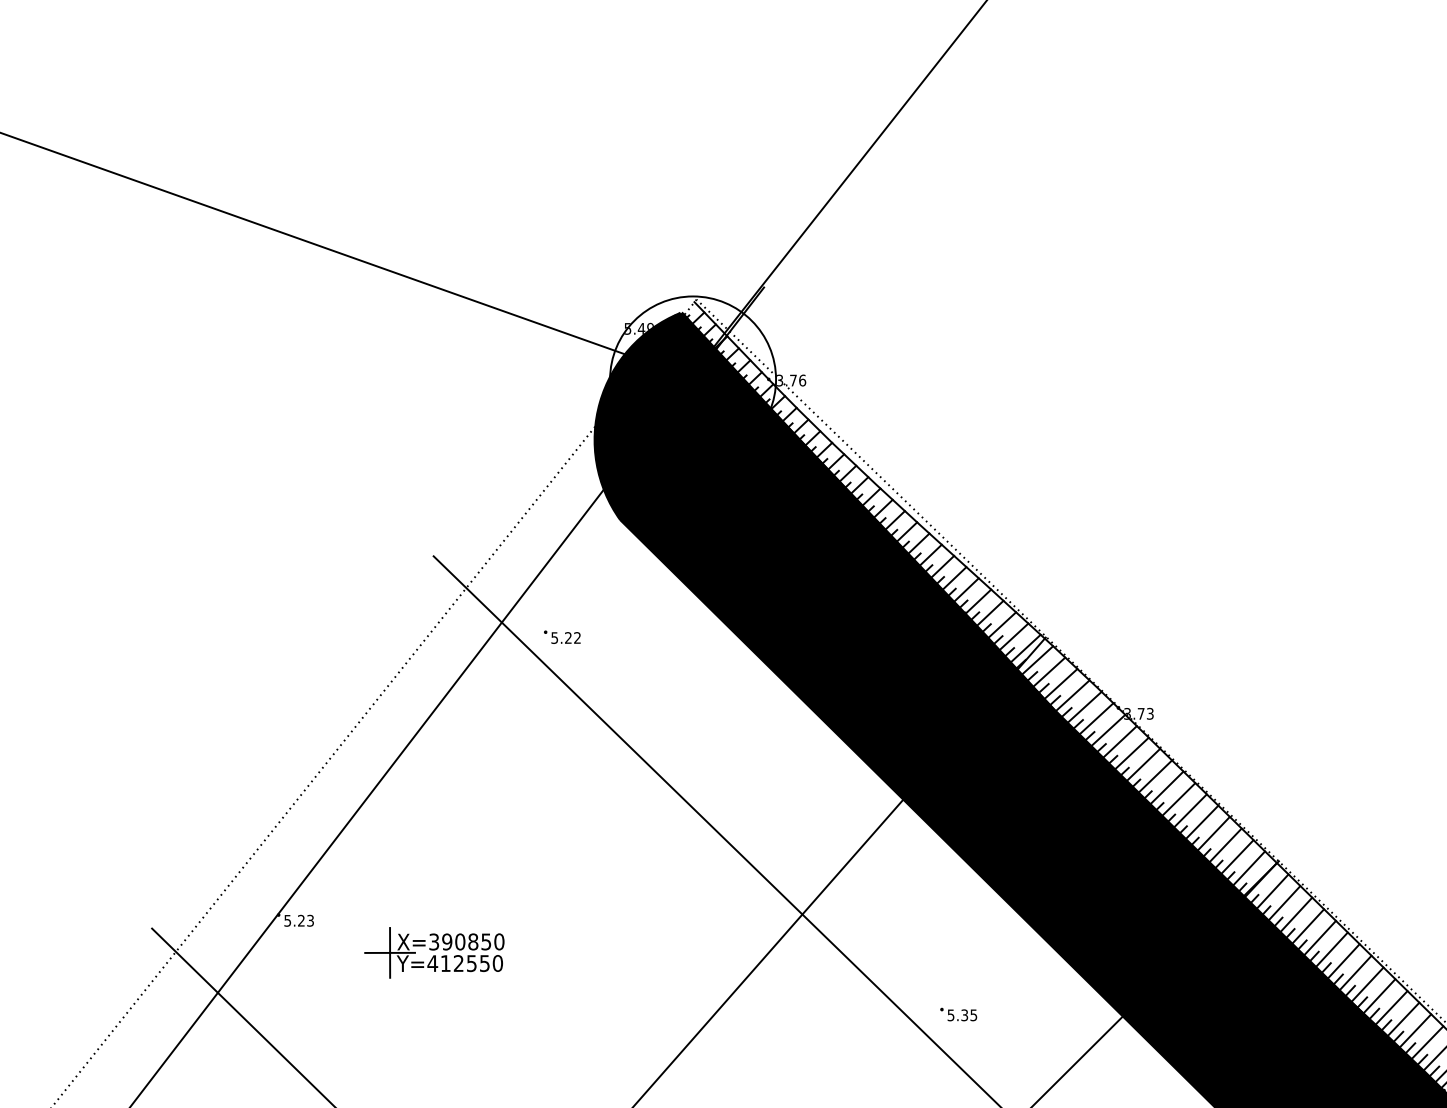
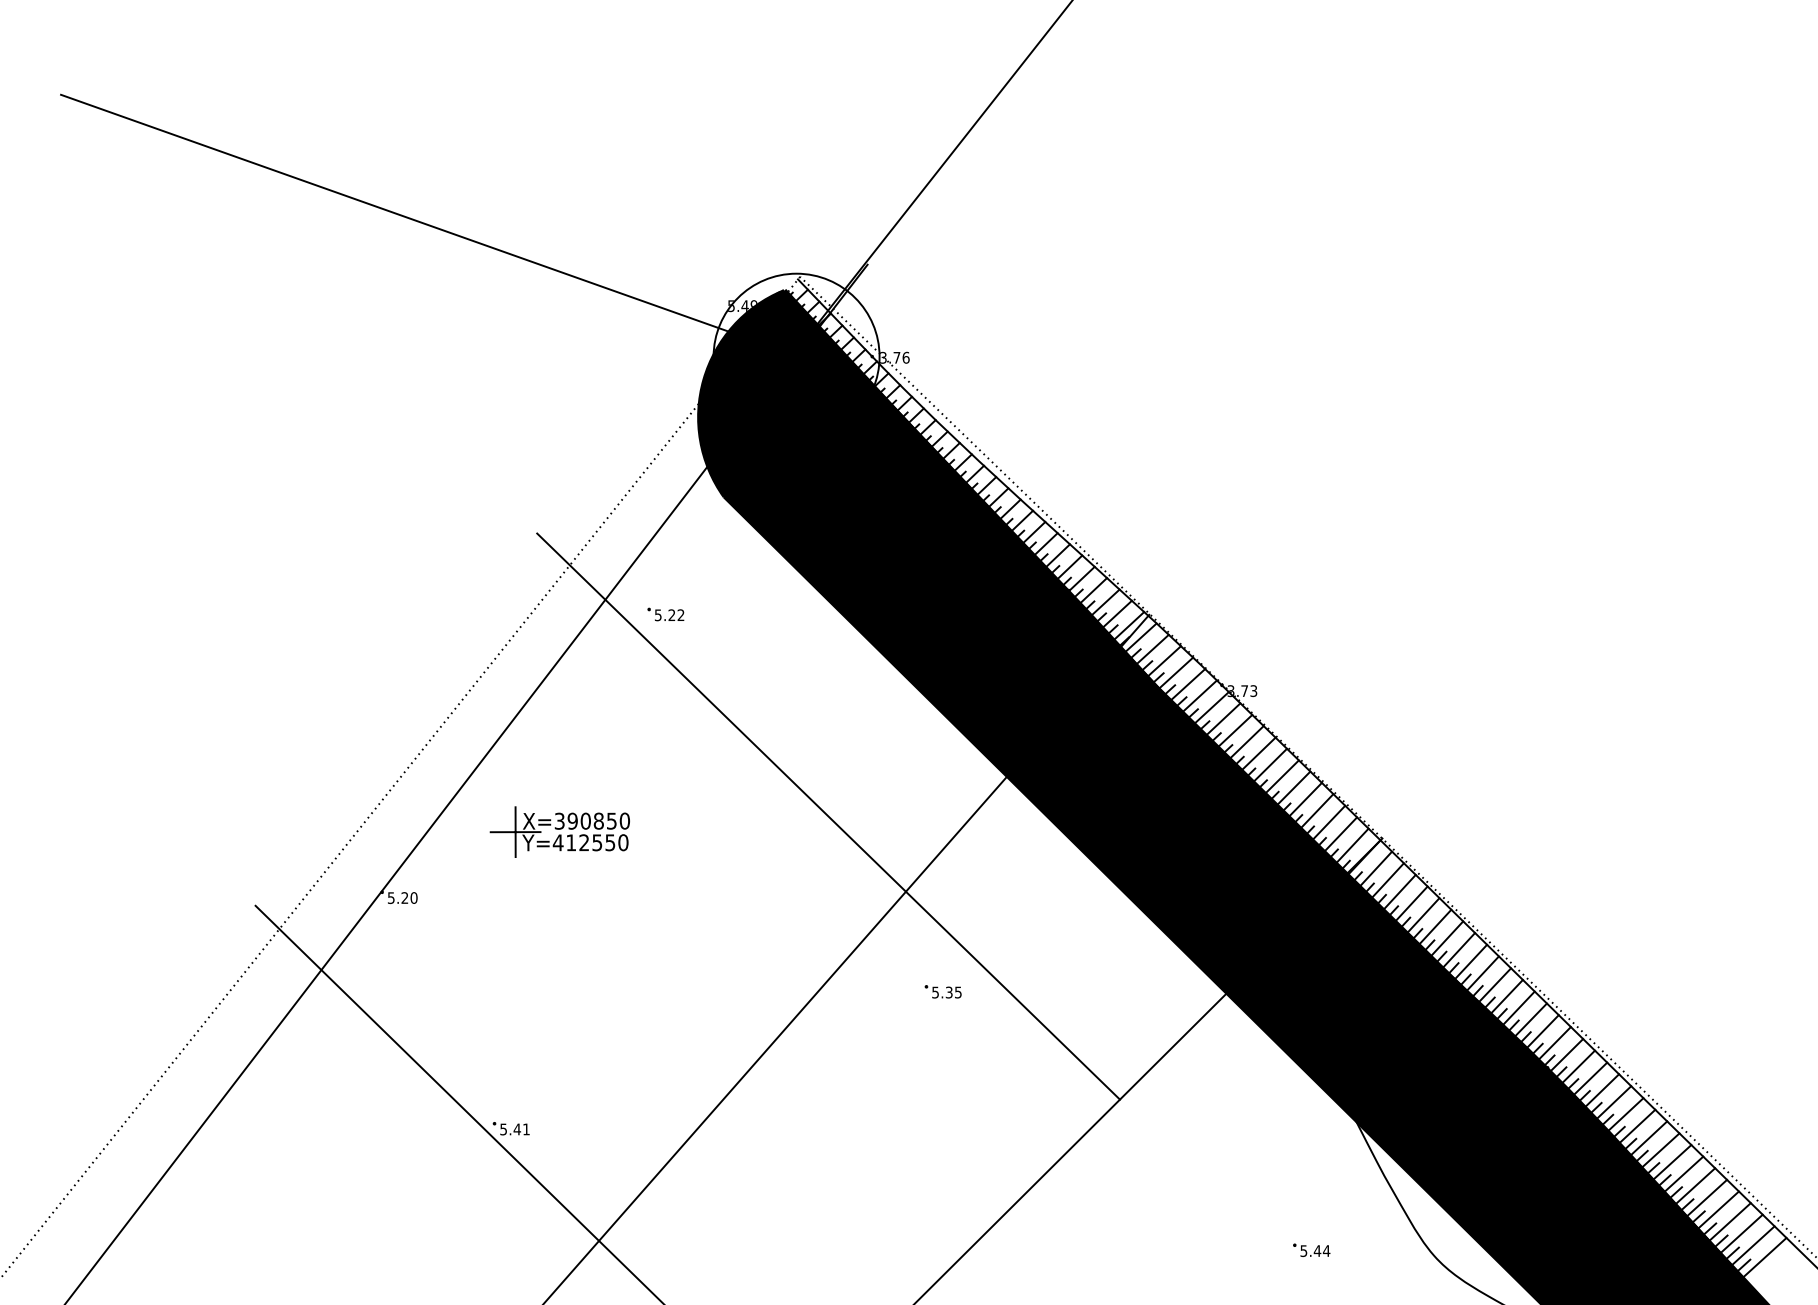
text: (309, 920) -> (413, 897), 5.23 -> 5.20
part: (433, 952) -> (559, 831), moved
part: (957, 1014) -> (942, 991), moved

